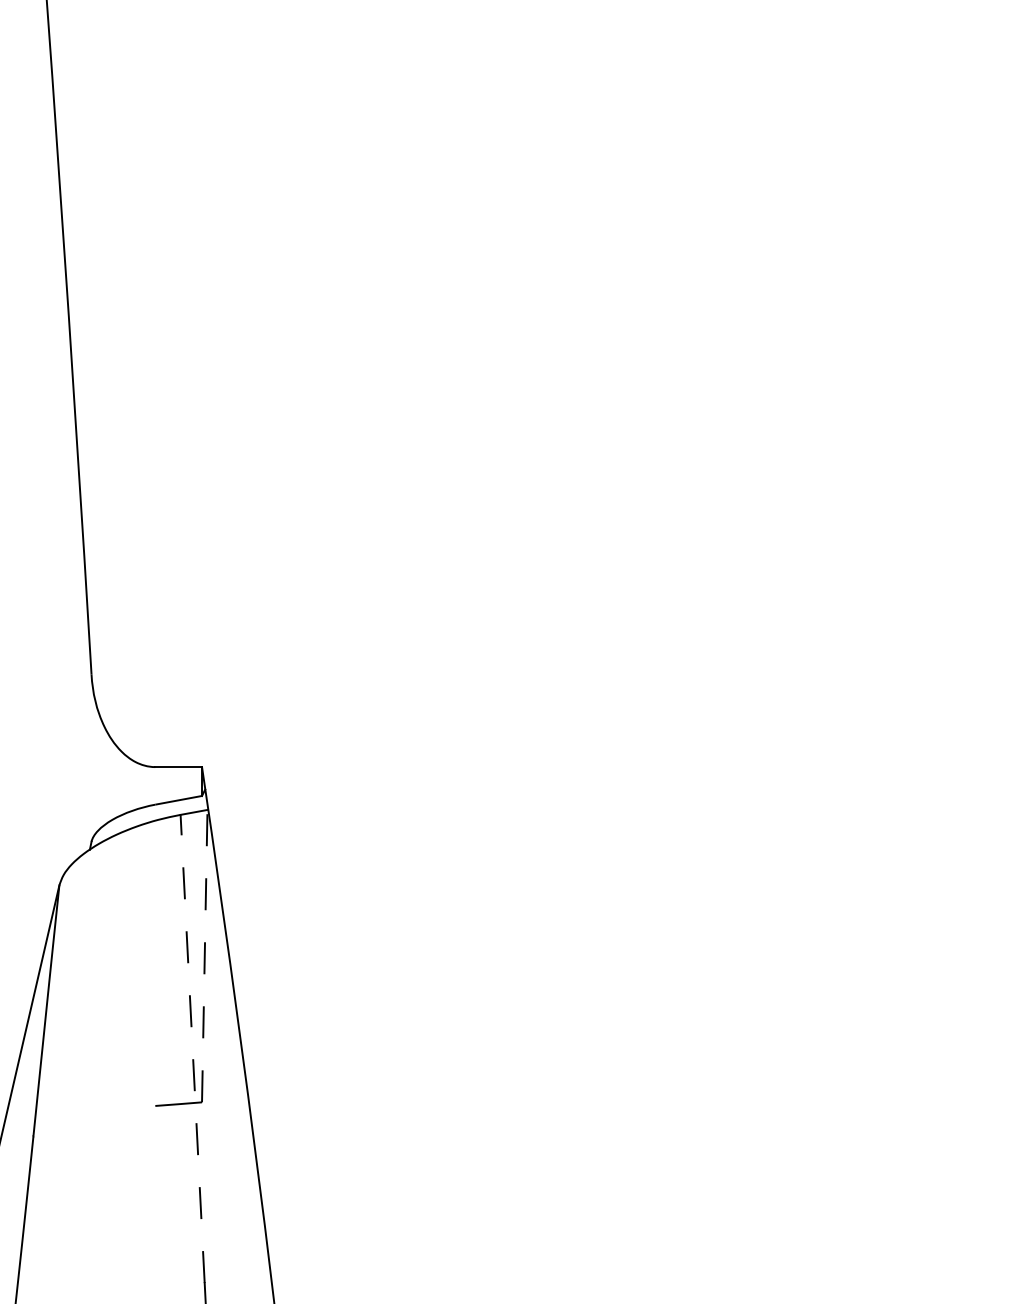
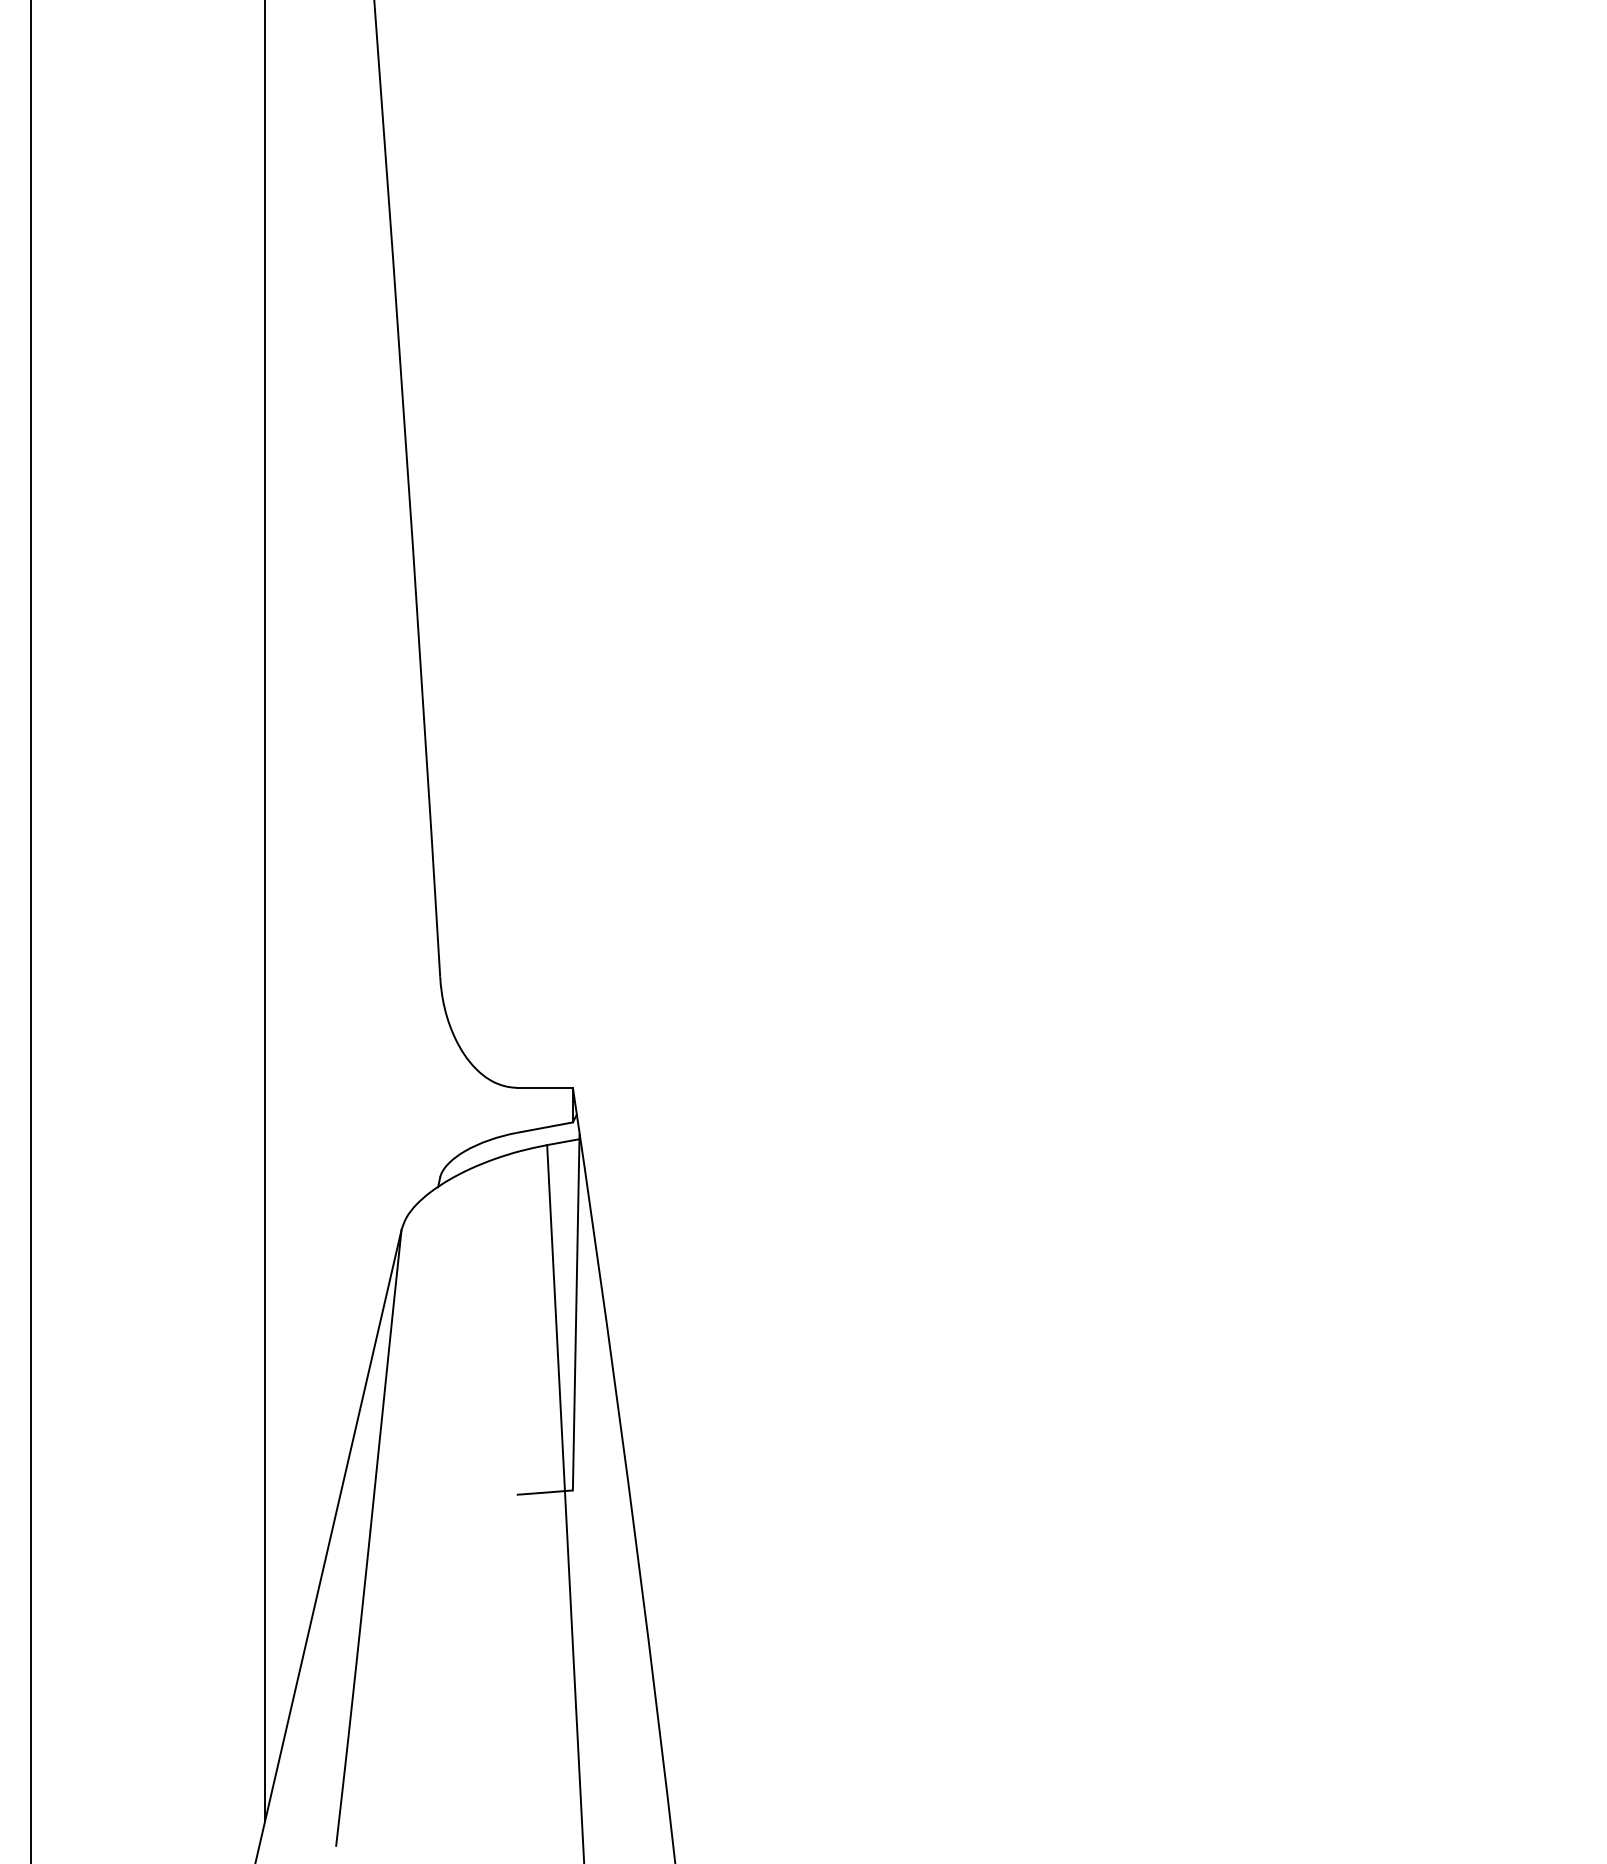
line: (205, 954) -> (576, 1312), dashed -> solid
line: (192, 1049) -> (561, 1426), dashed -> solid

